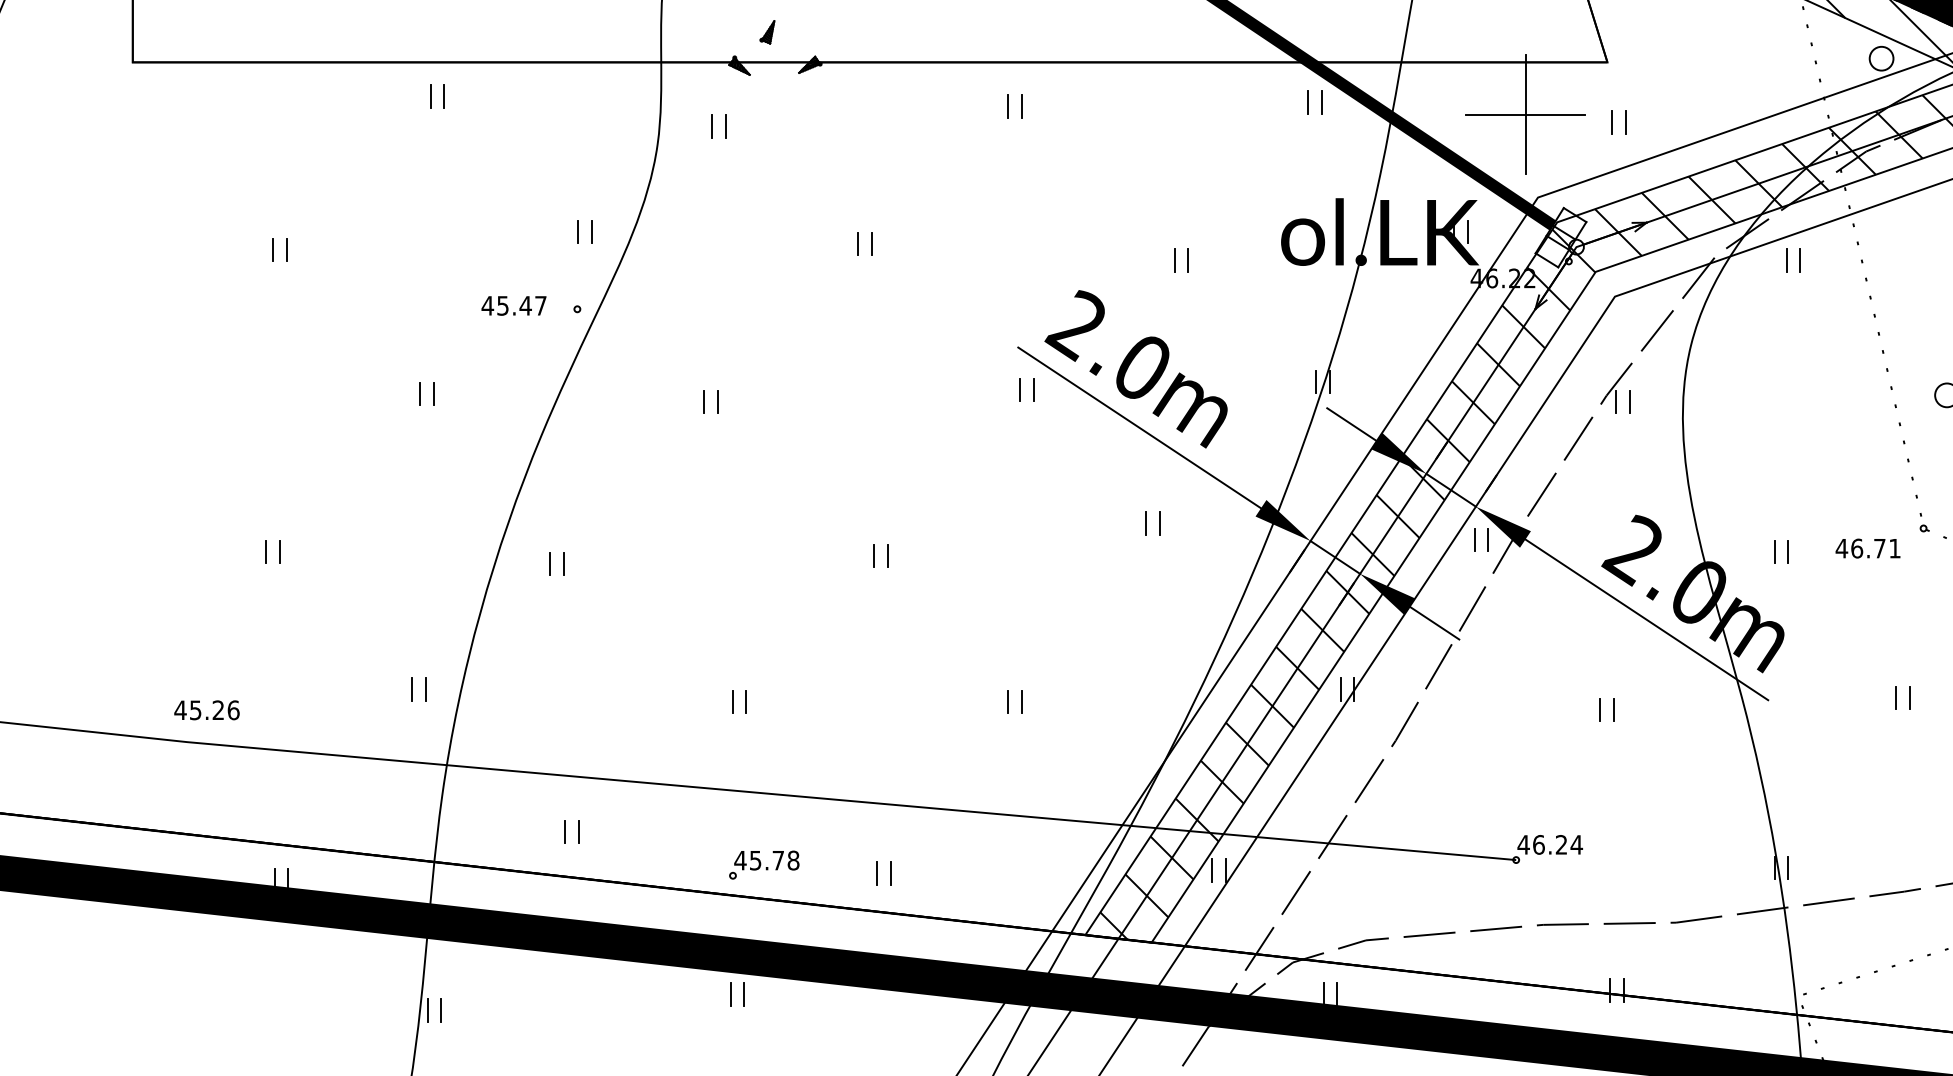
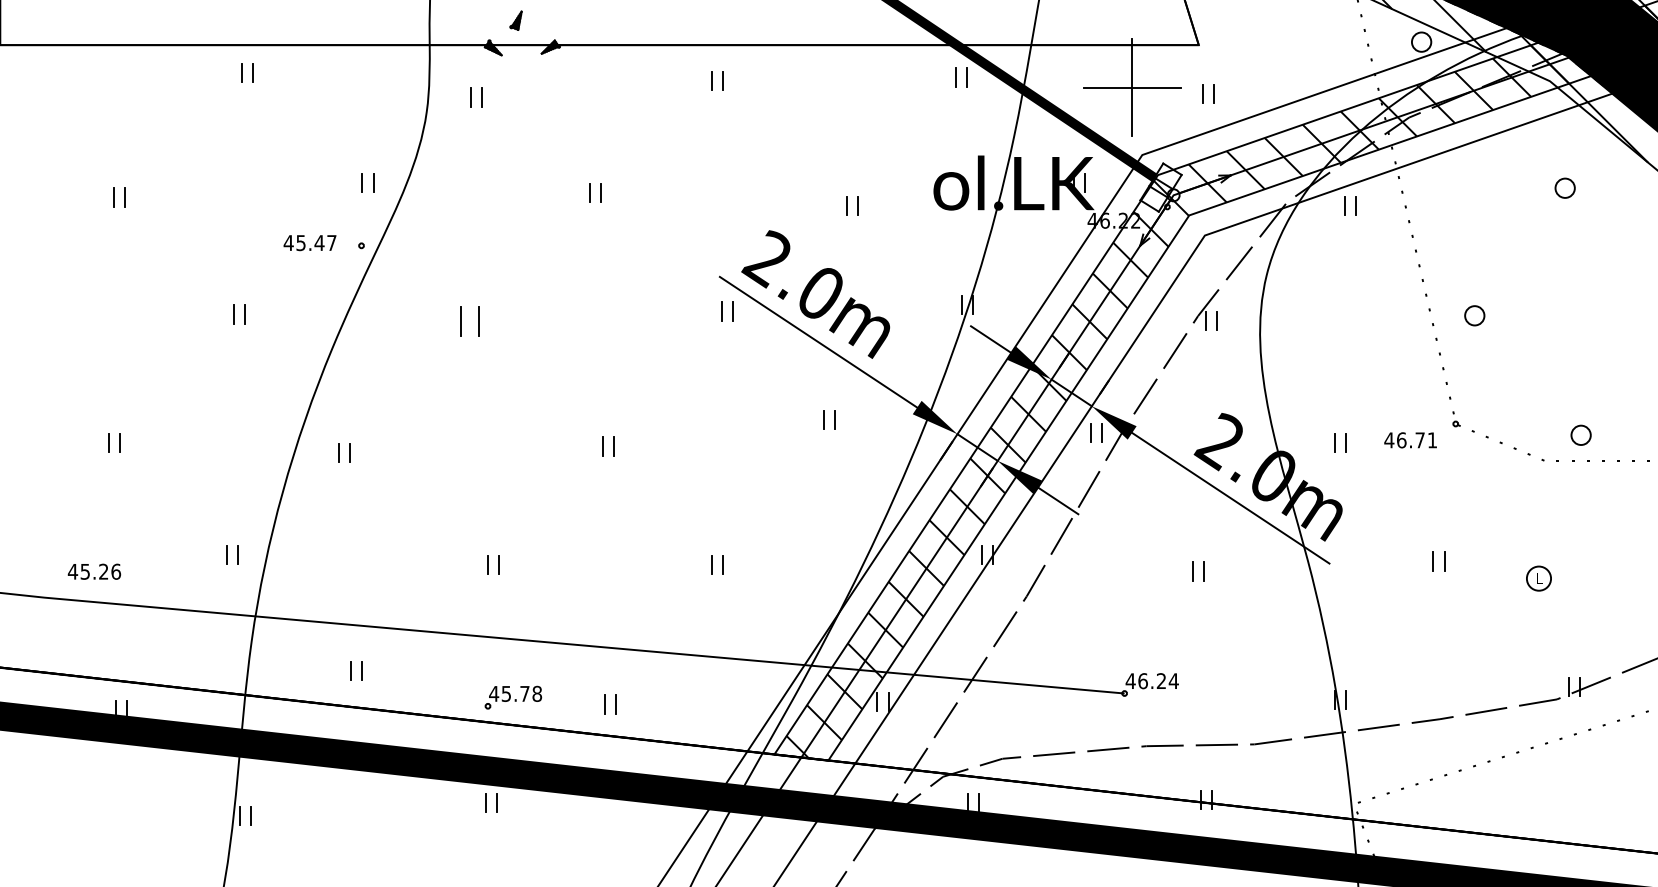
part: (711, 401) -> (470, 320), size x1.6
text: (207, 709) -> (94, 571), moved

